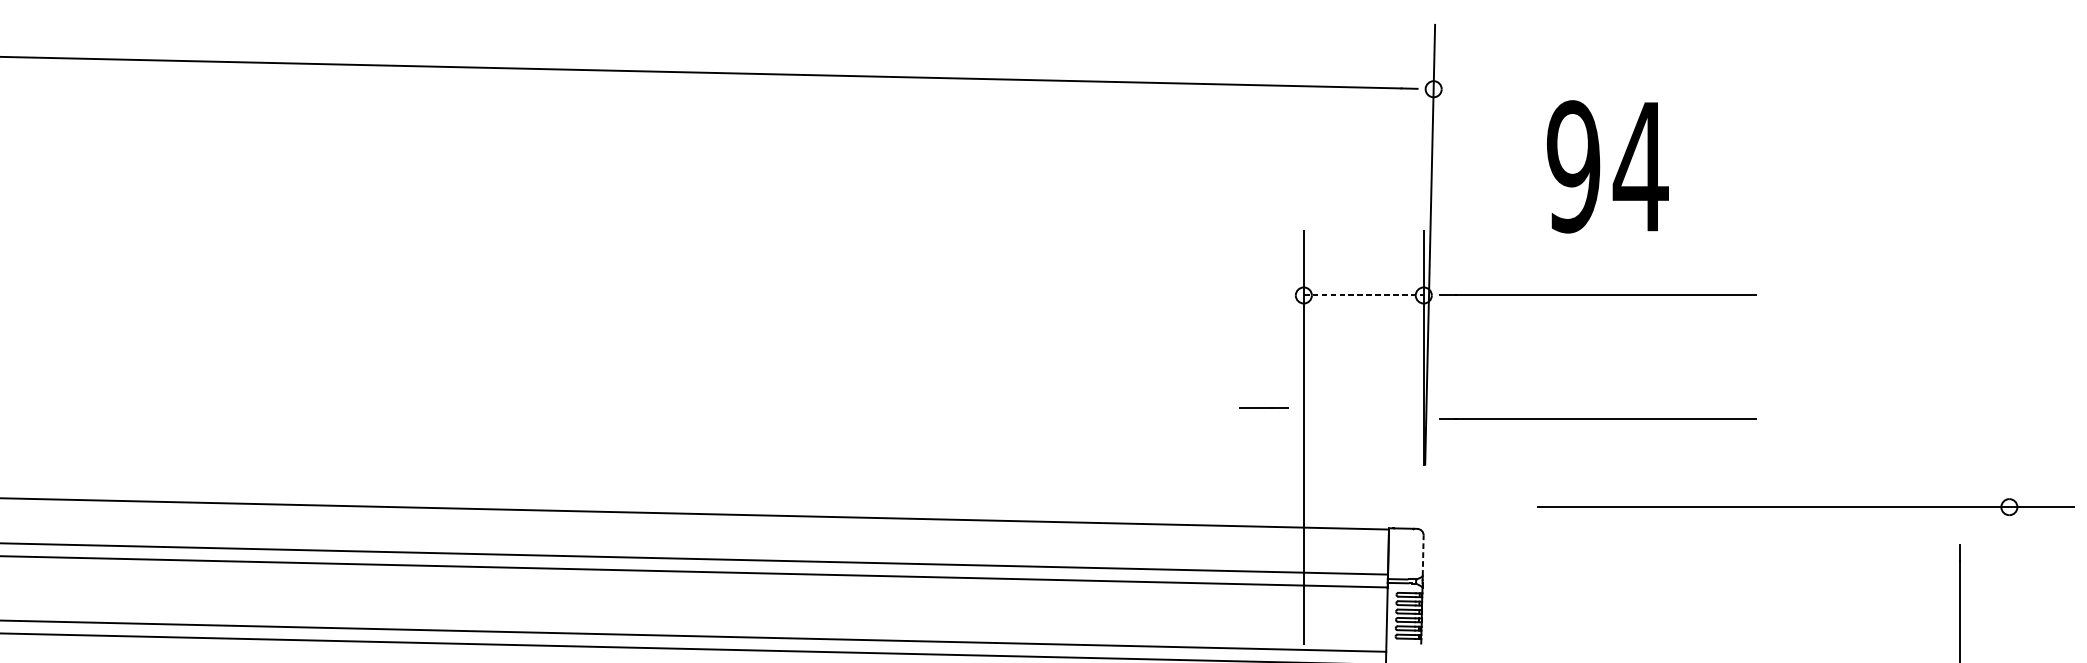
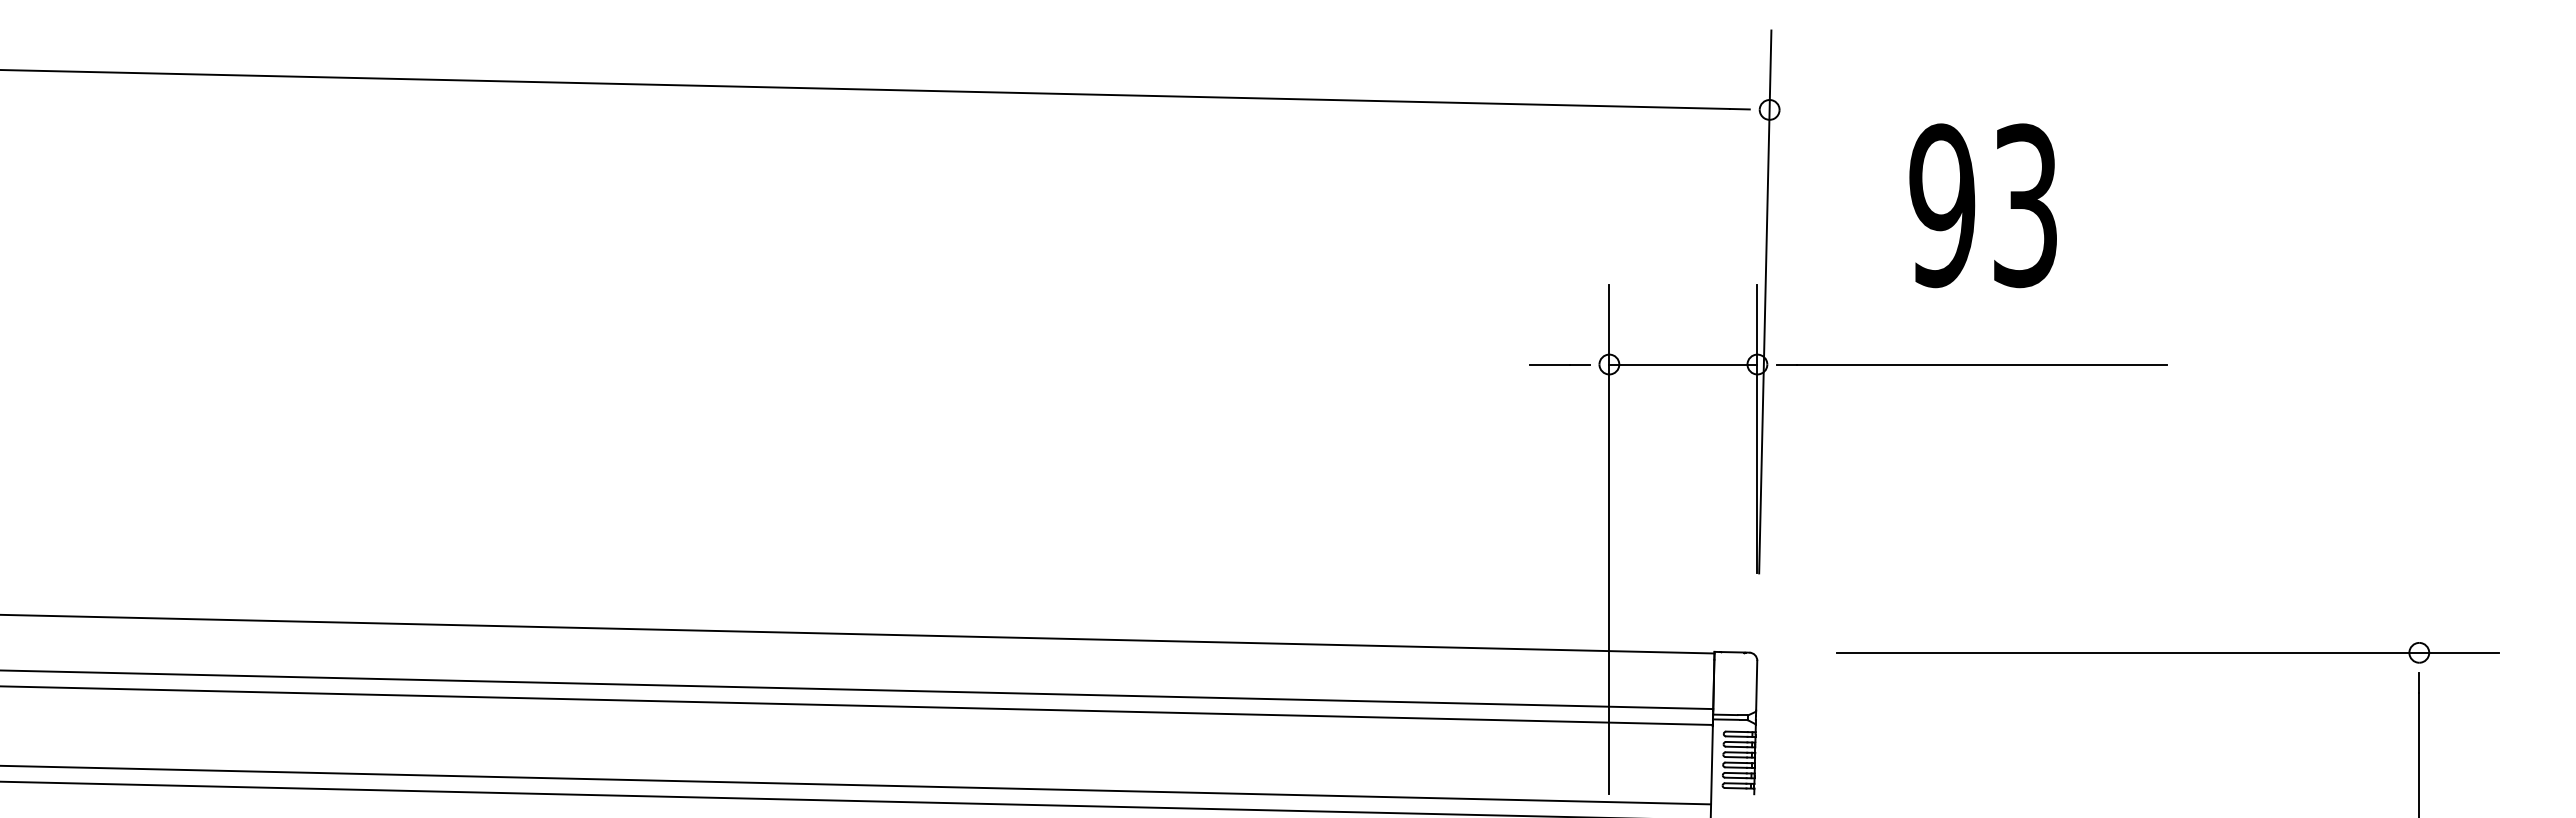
text: (1640, 166) -> (2025, 205), 94 -> 93
line: (1363, 295) -> (1683, 364), dashed -> solid
line: (1263, 408) -> (1559, 364), moved
line: (1597, 419) -> (1971, 517), removed
part: (1805, 506) -> (2167, 652), moved
line: (1423, 555) -> (1756, 685), dashed -> solid

